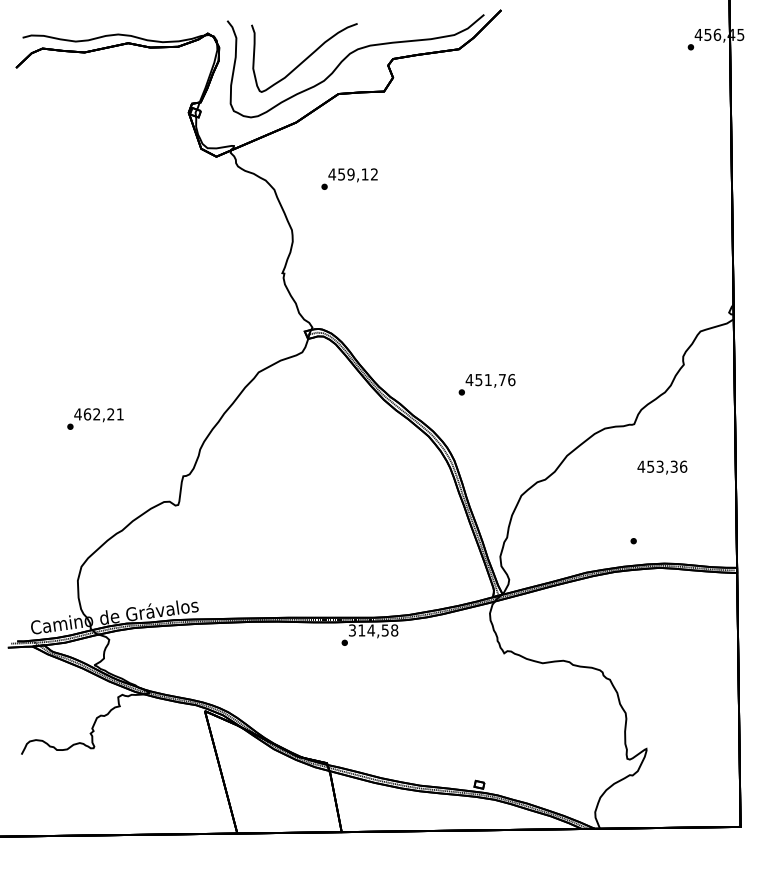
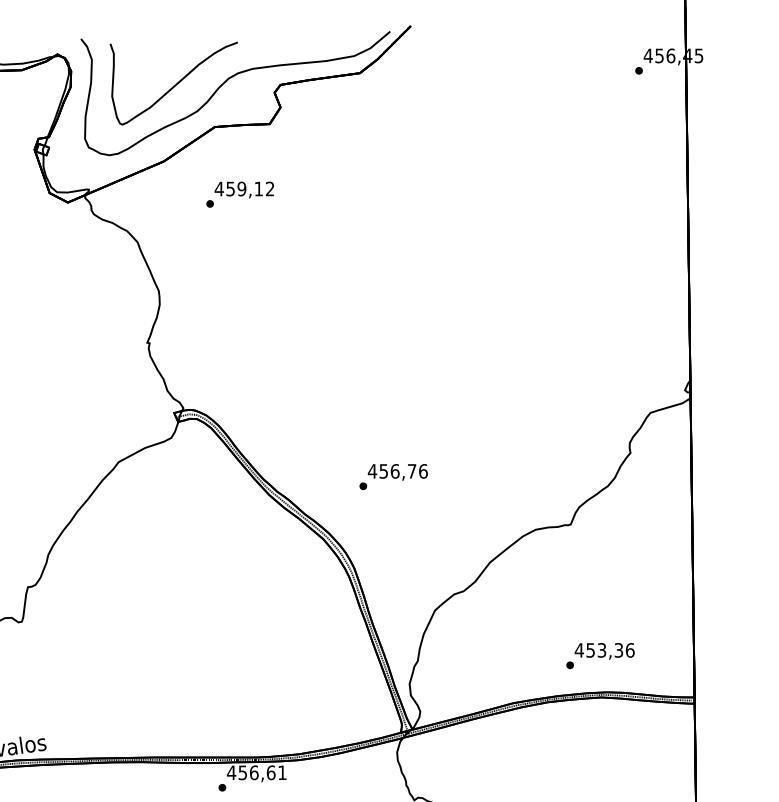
text: (349, 178) -> (240, 193), moved
text: (488, 380) -> (395, 471), 451,76 -> 456,76
text: (662, 467) -> (604, 651), moved
text: (373, 630) -> (256, 772), 314,58 -> 456,61

